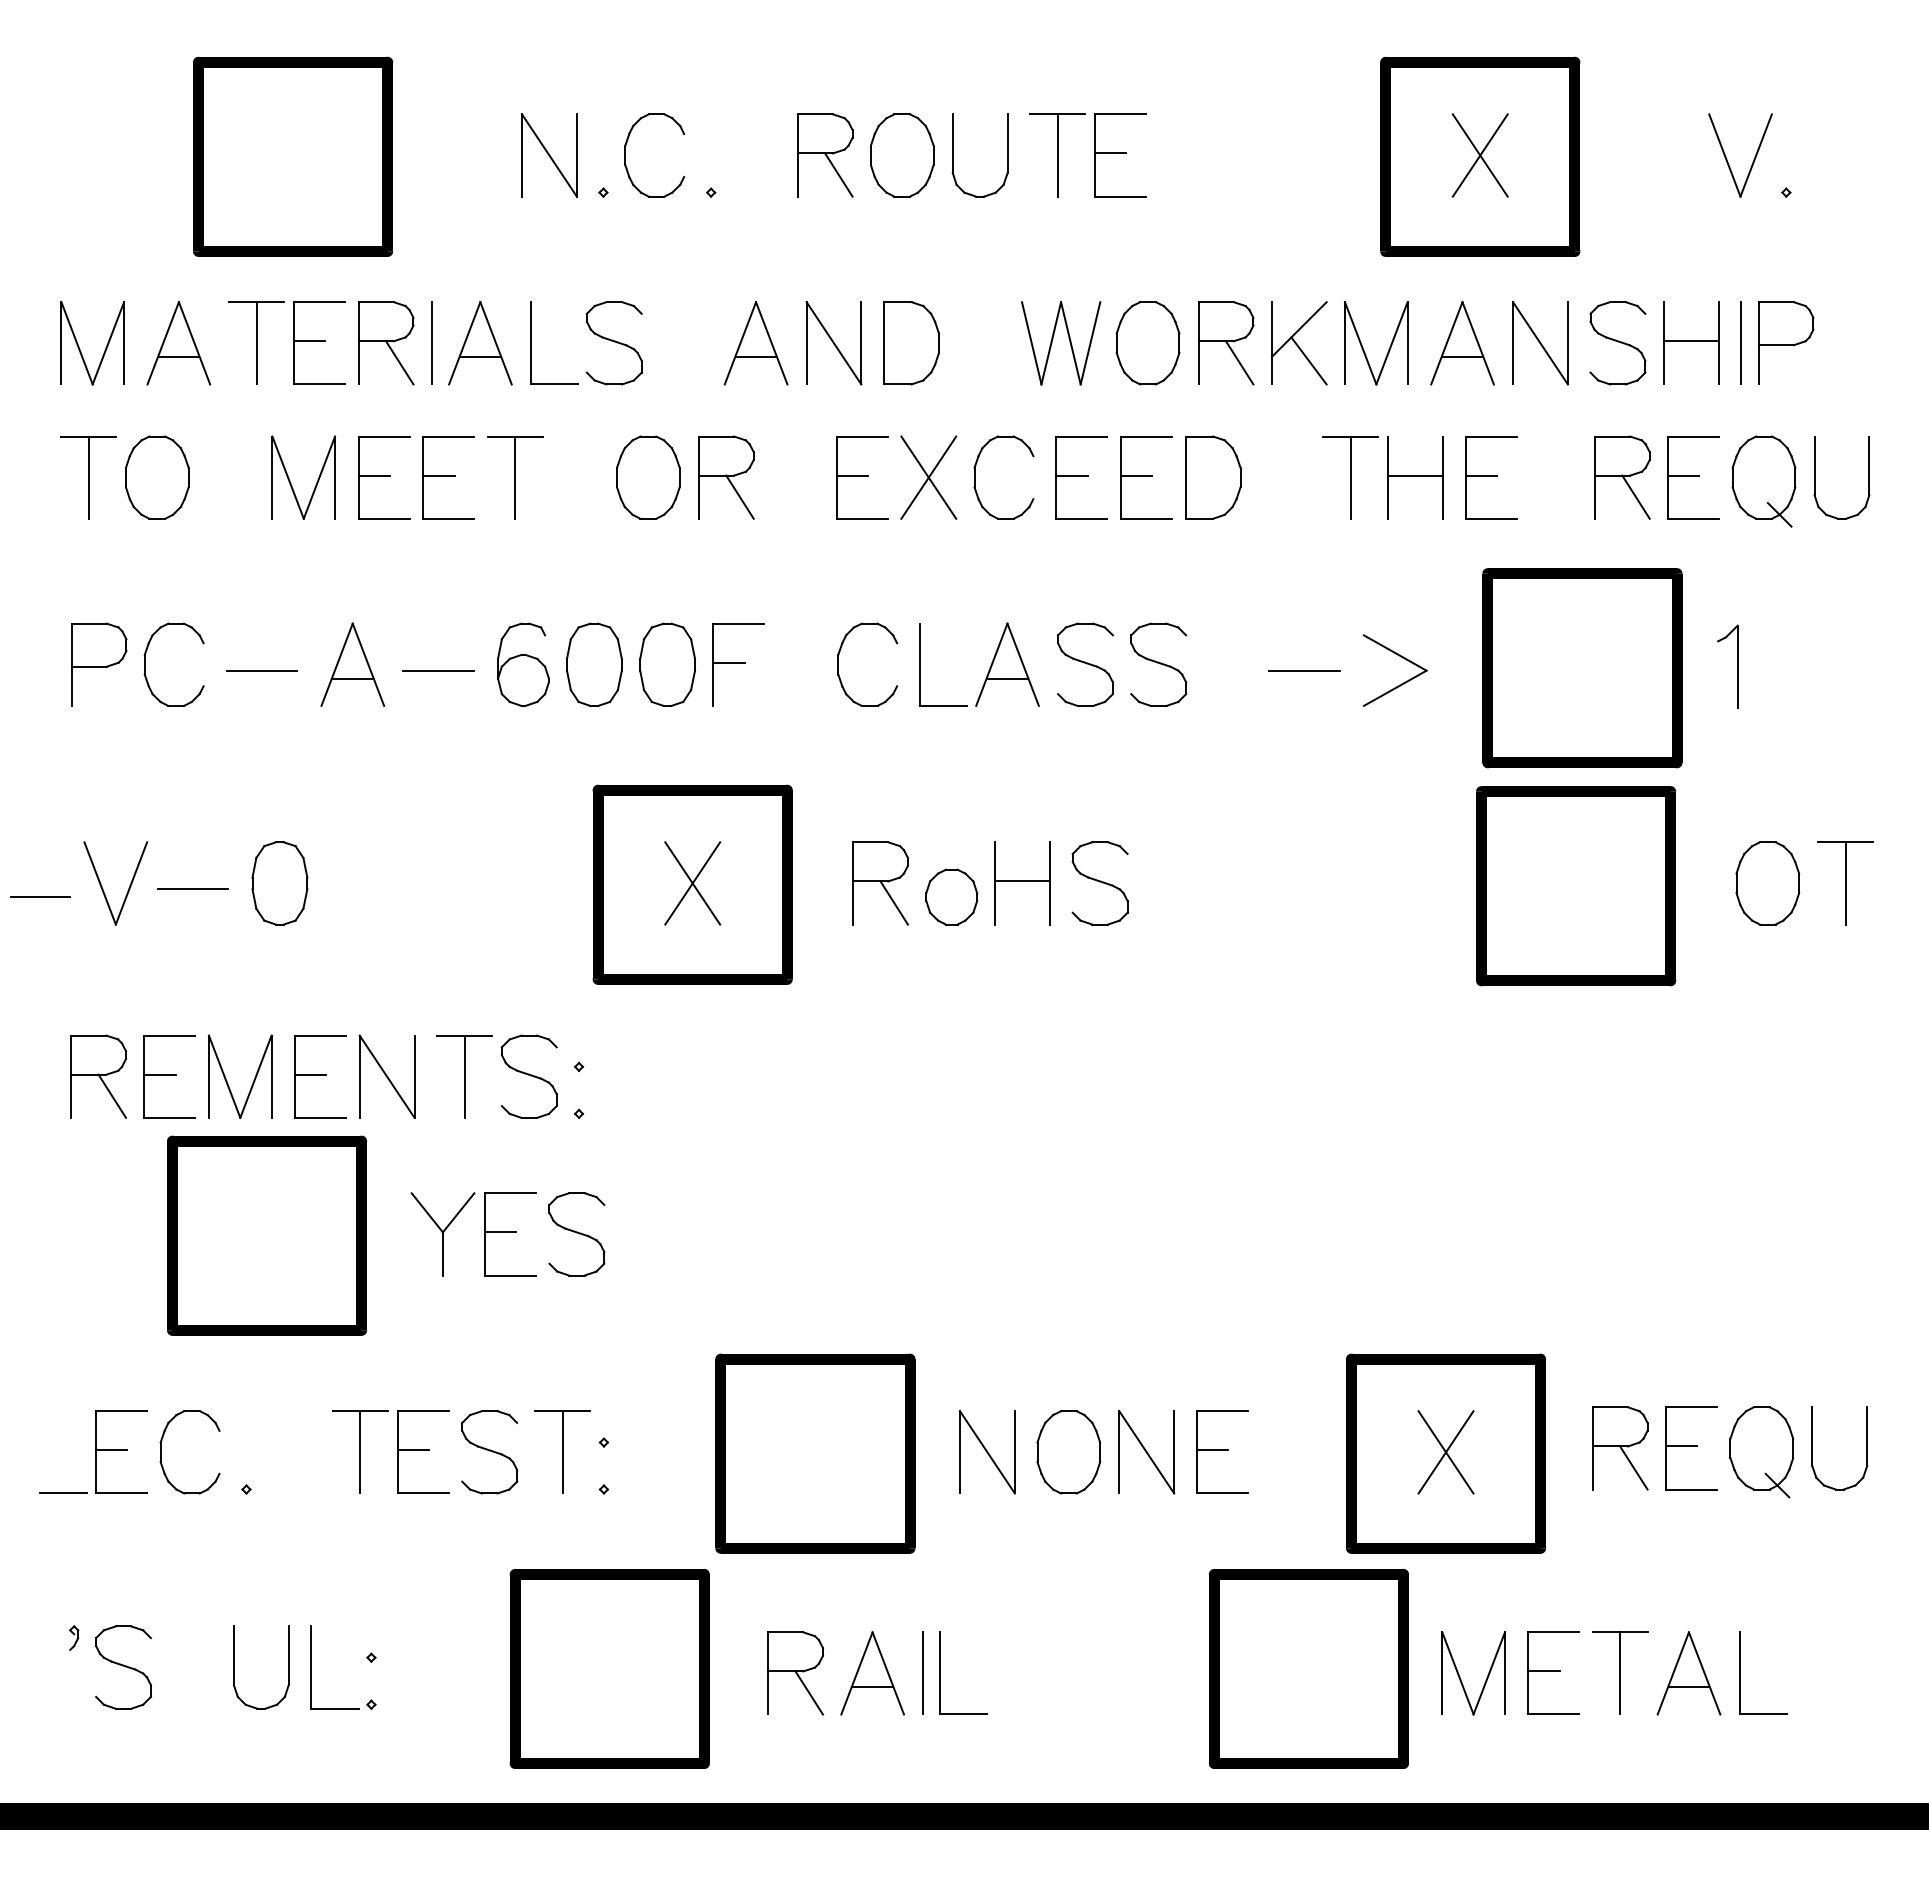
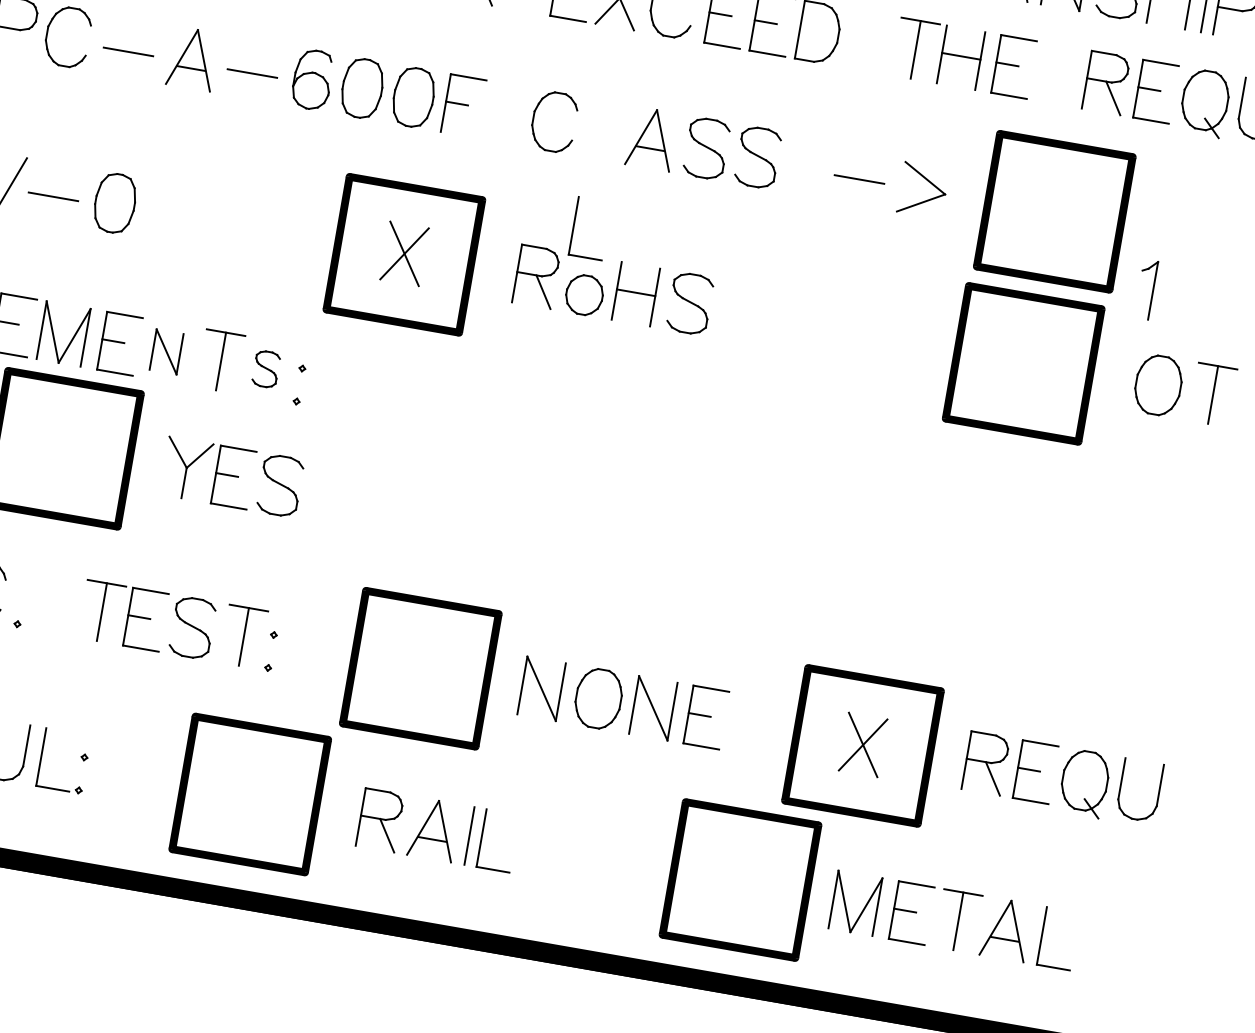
part: (920, 664) -> (574, 225), moved
part: (1737, 666) -> (1153, 290), moved
part: (386, 1076) -> (166, 351), size x0.7
part: (528, 1076) -> (265, 369), size x0.6

